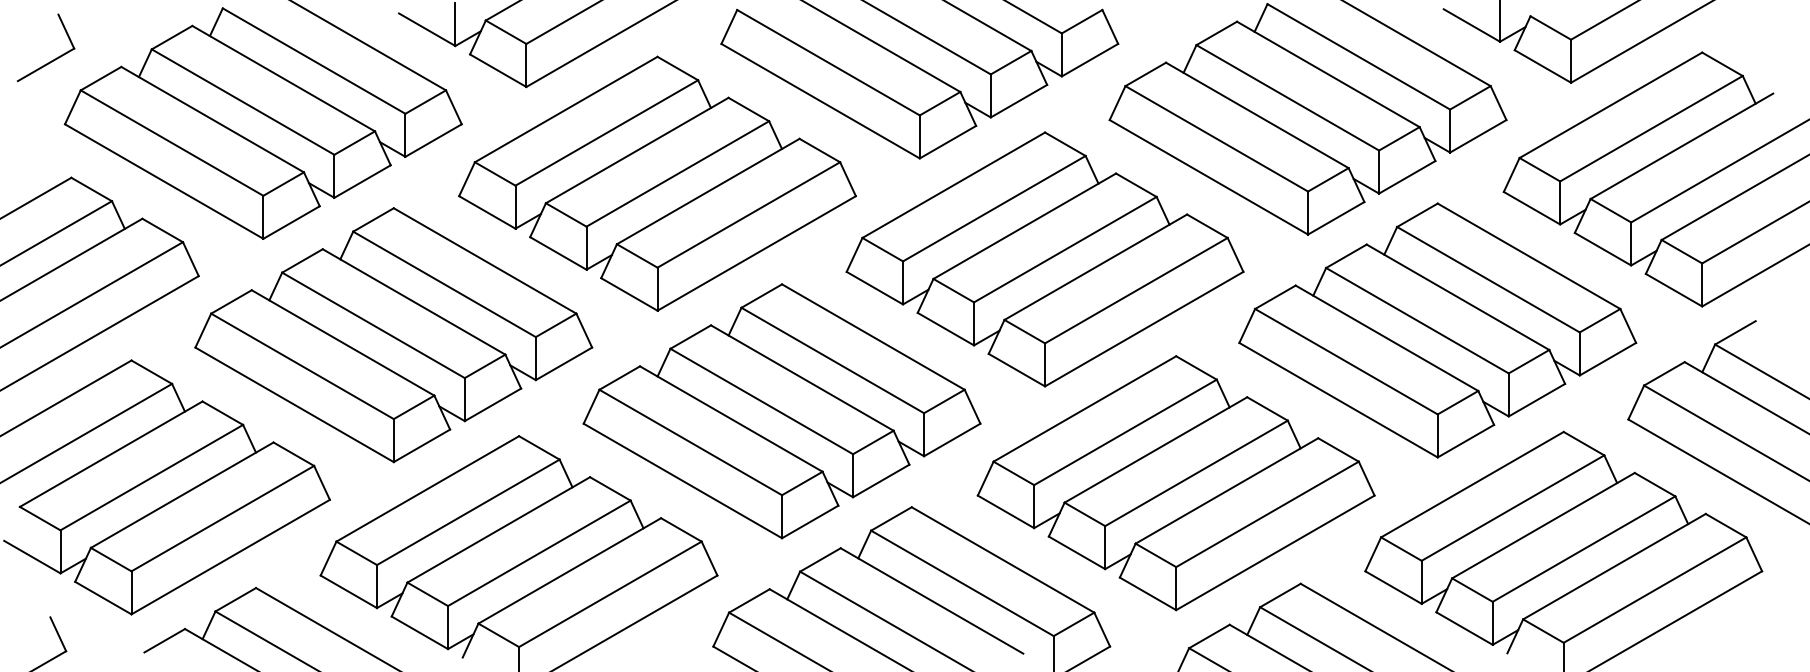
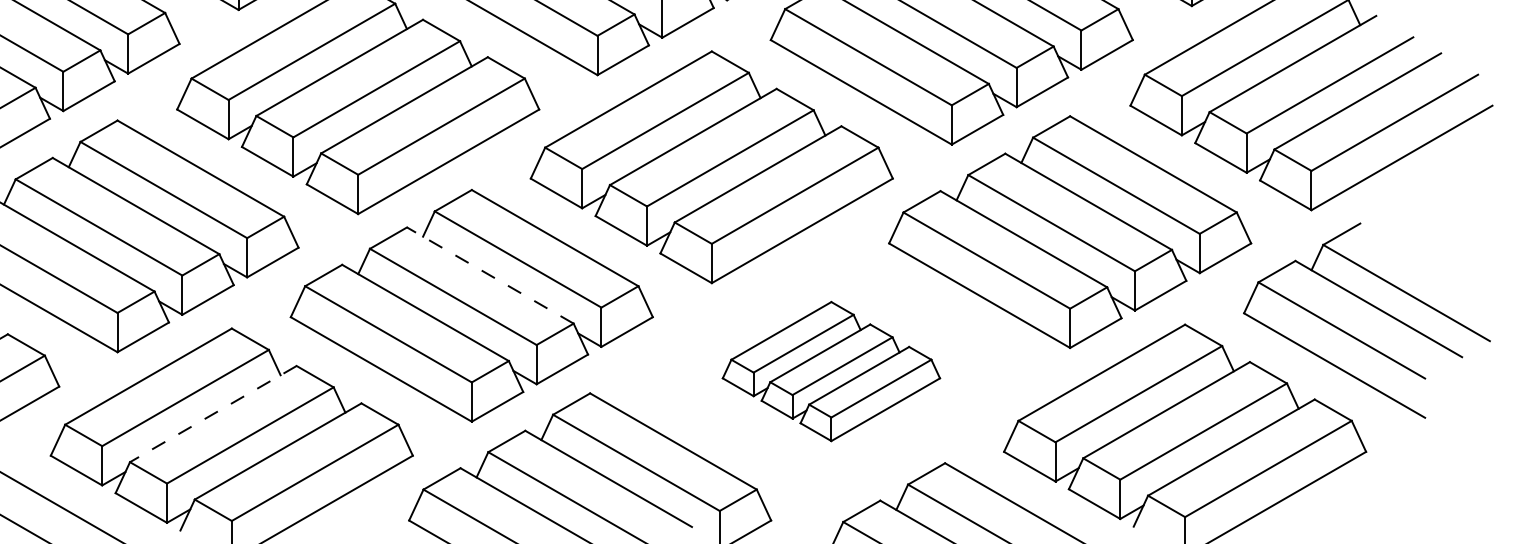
line: (801, 377) -> (489, 275), solid -> dashed
part: (1175, 483) -> (830, 371), size x0.6
line: (498, 530) -> (213, 414), solid -> dashed

